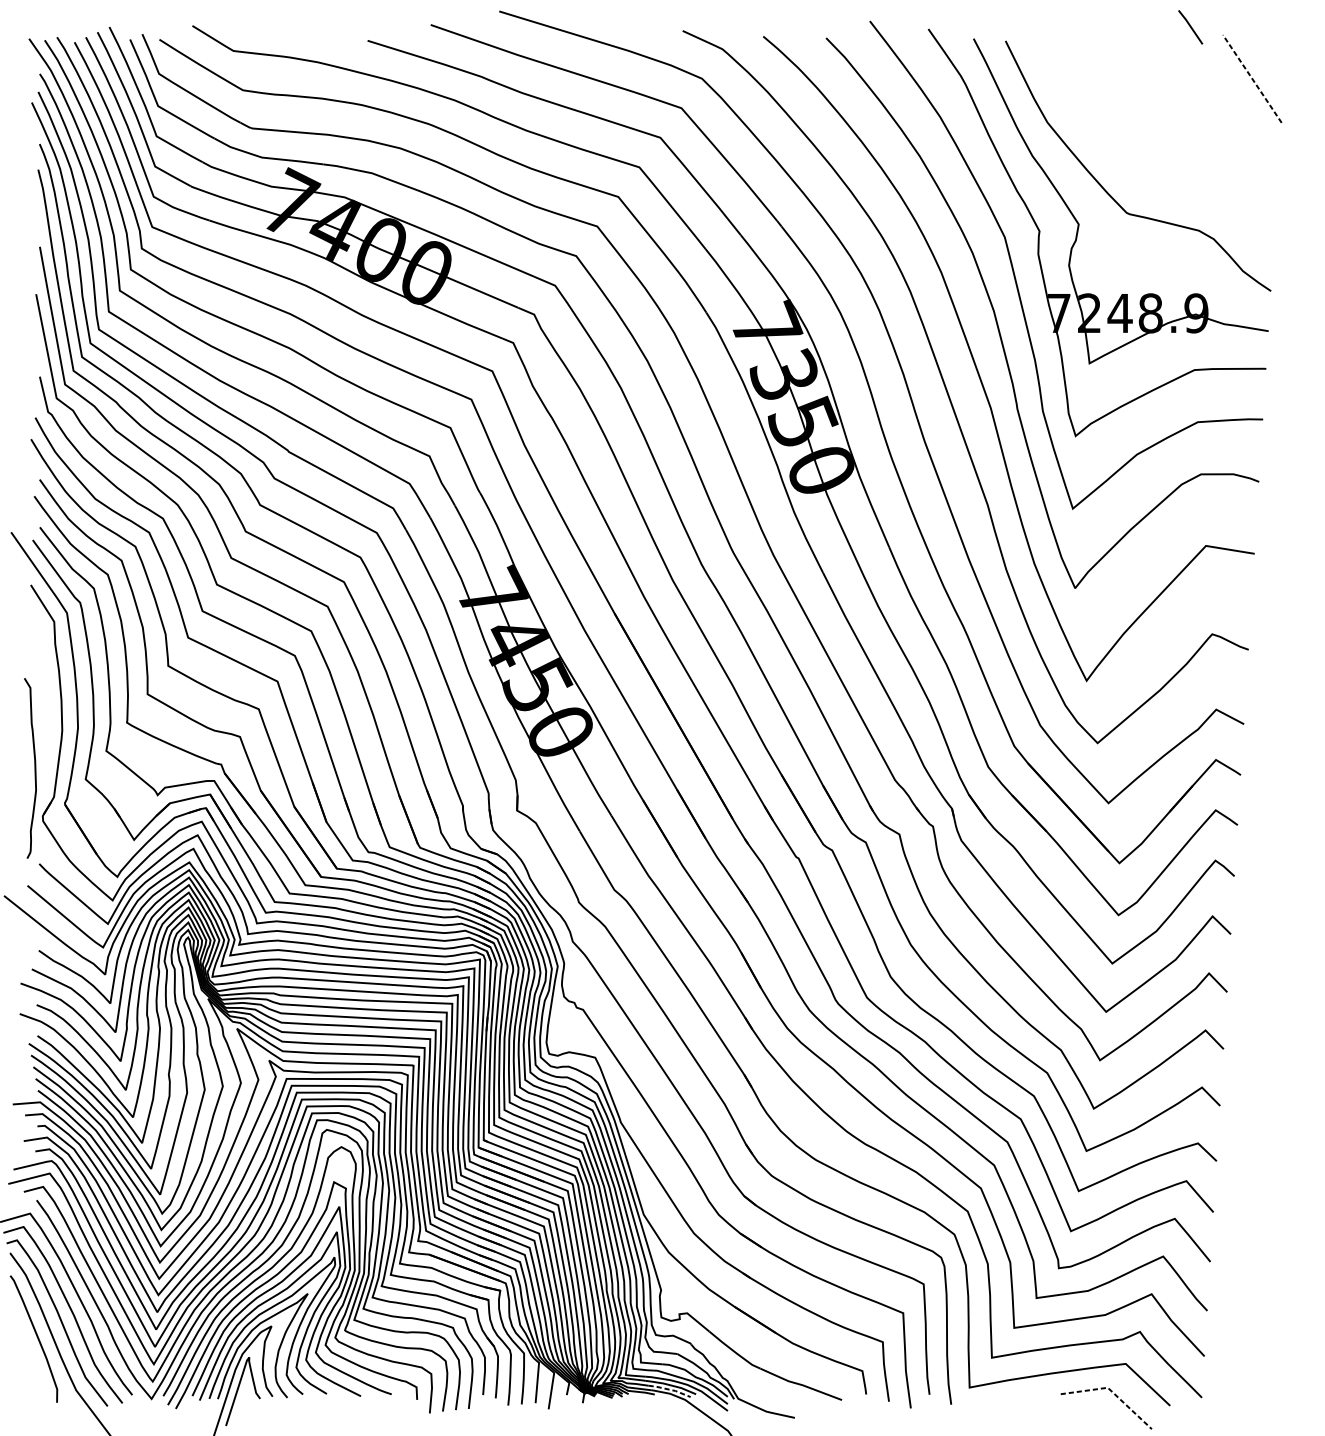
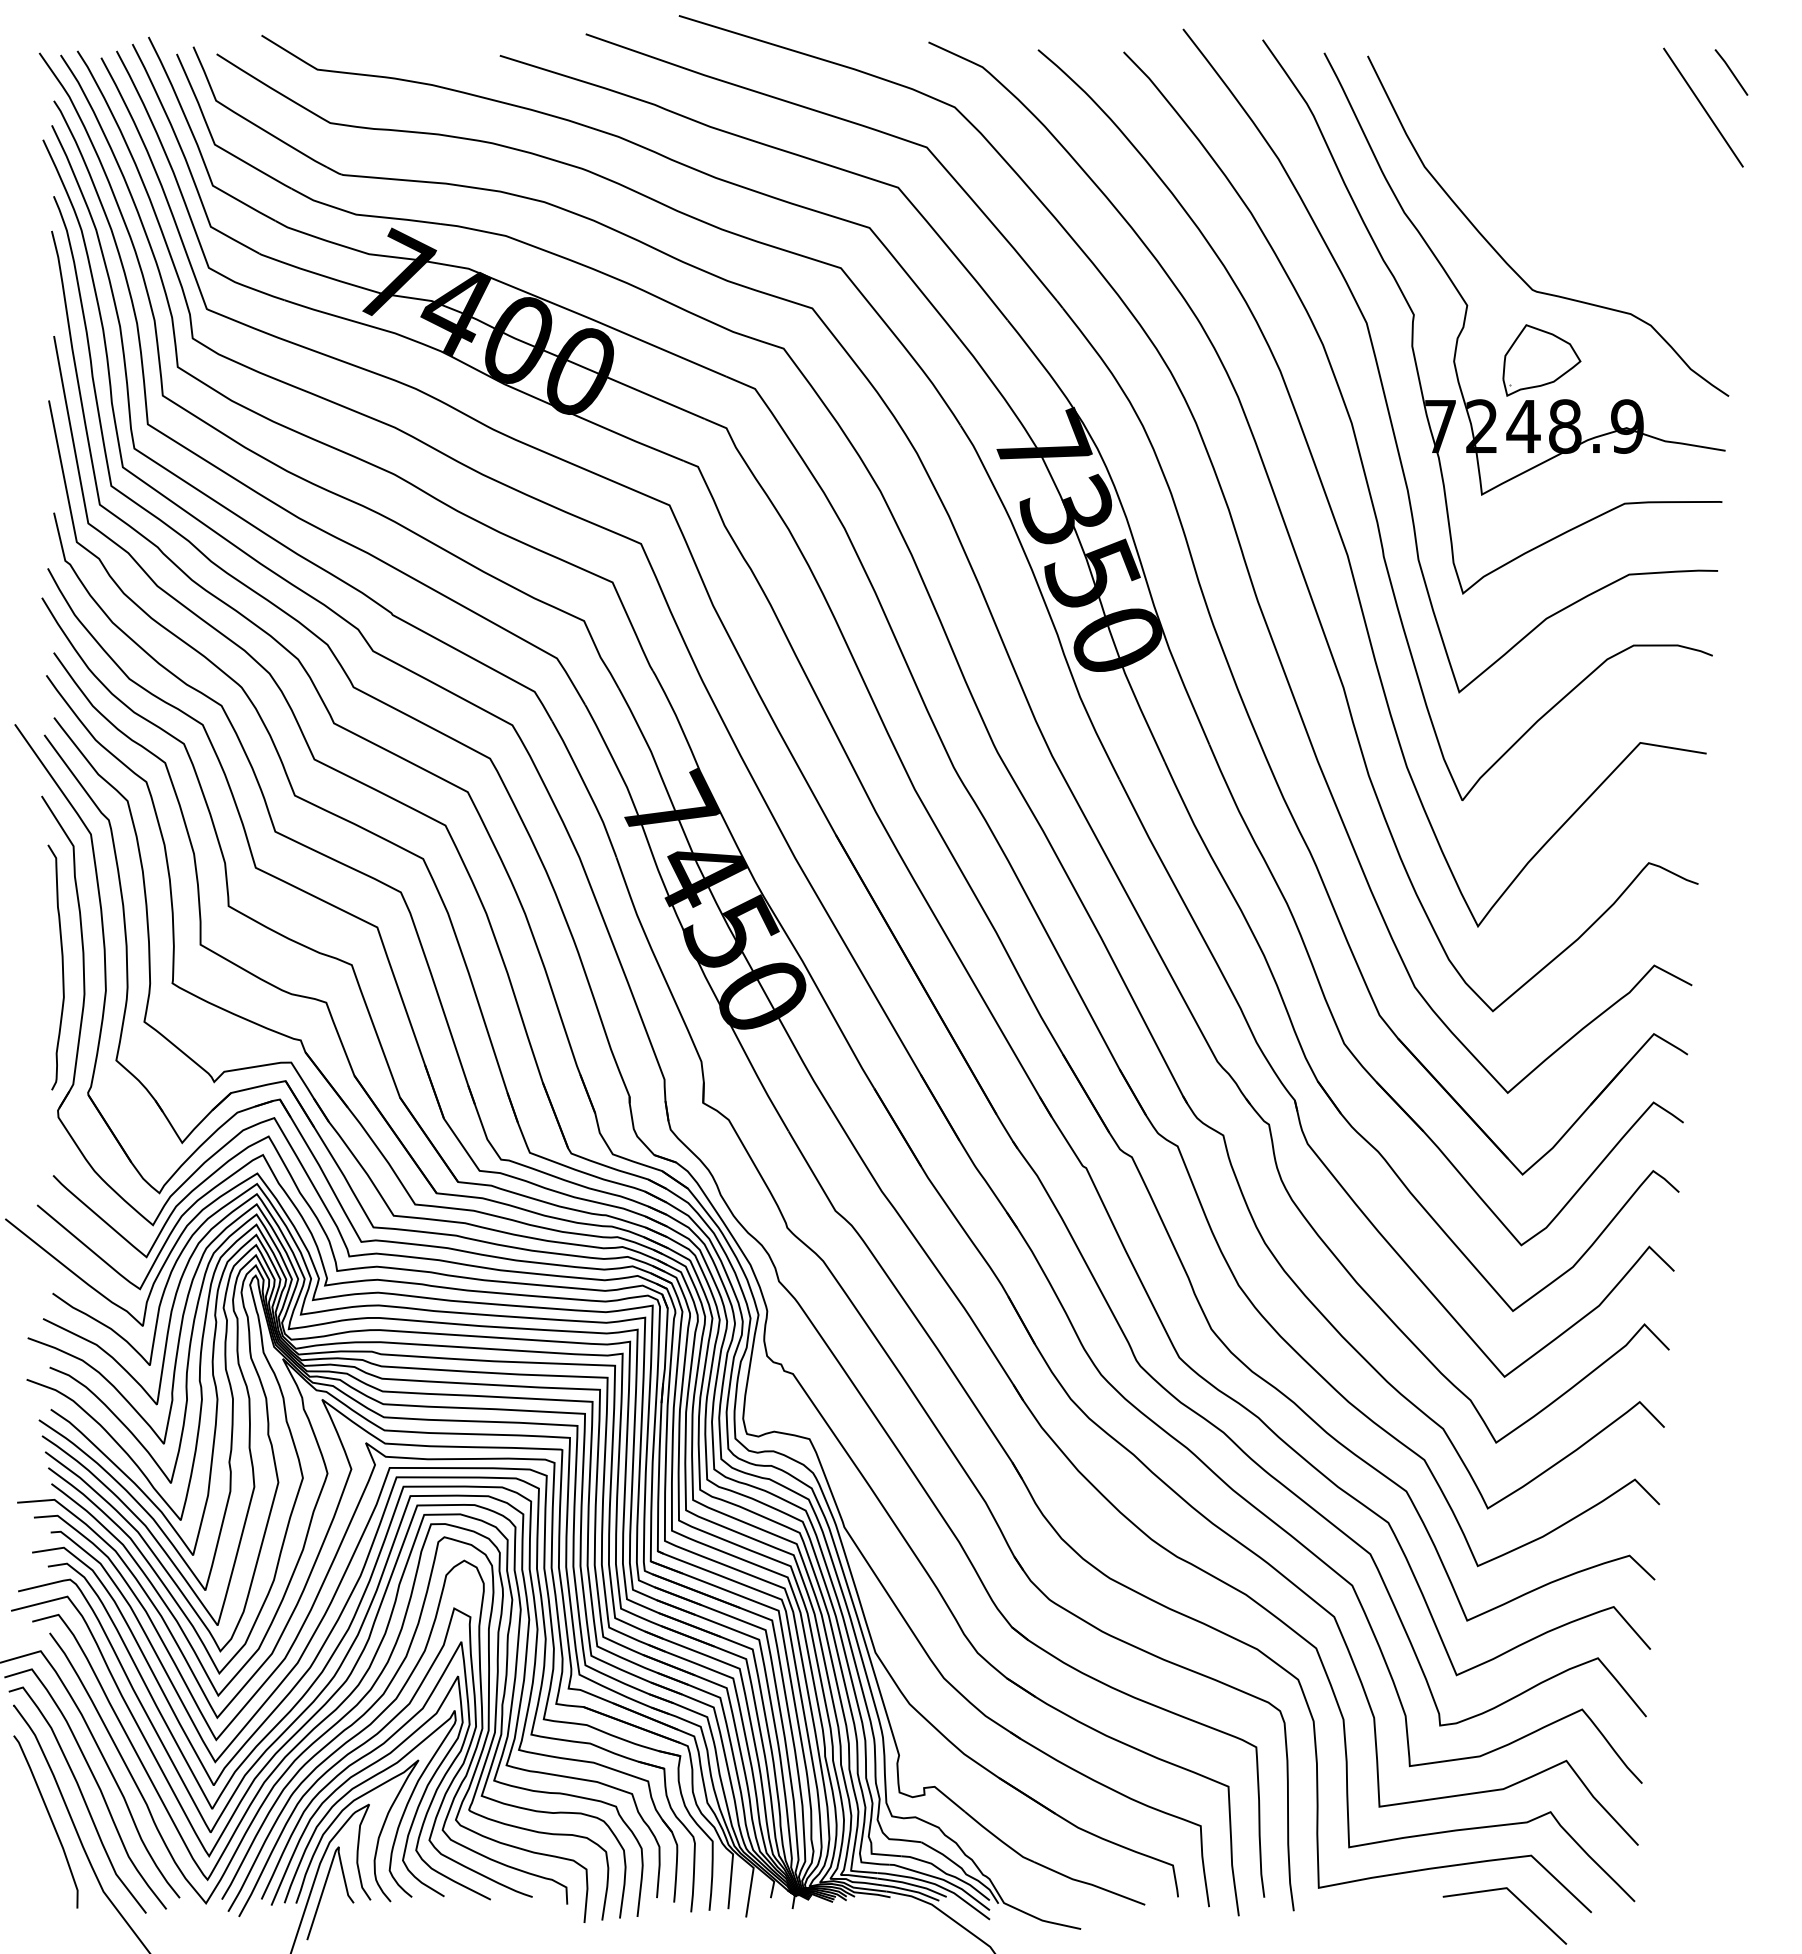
line: (1190, 27) -> (1731, 72), moved
line: (1252, 78) -> (1703, 107), dashed -> solid
part: (1133, 264) -> (1541, 360), added
curve: (35, 768) -> (62, 967), moved
line: (670, 1389) -> (911, 1890), dashed -> solid
line: (1112, 1392) -> (1513, 1894), dashed -> solid

